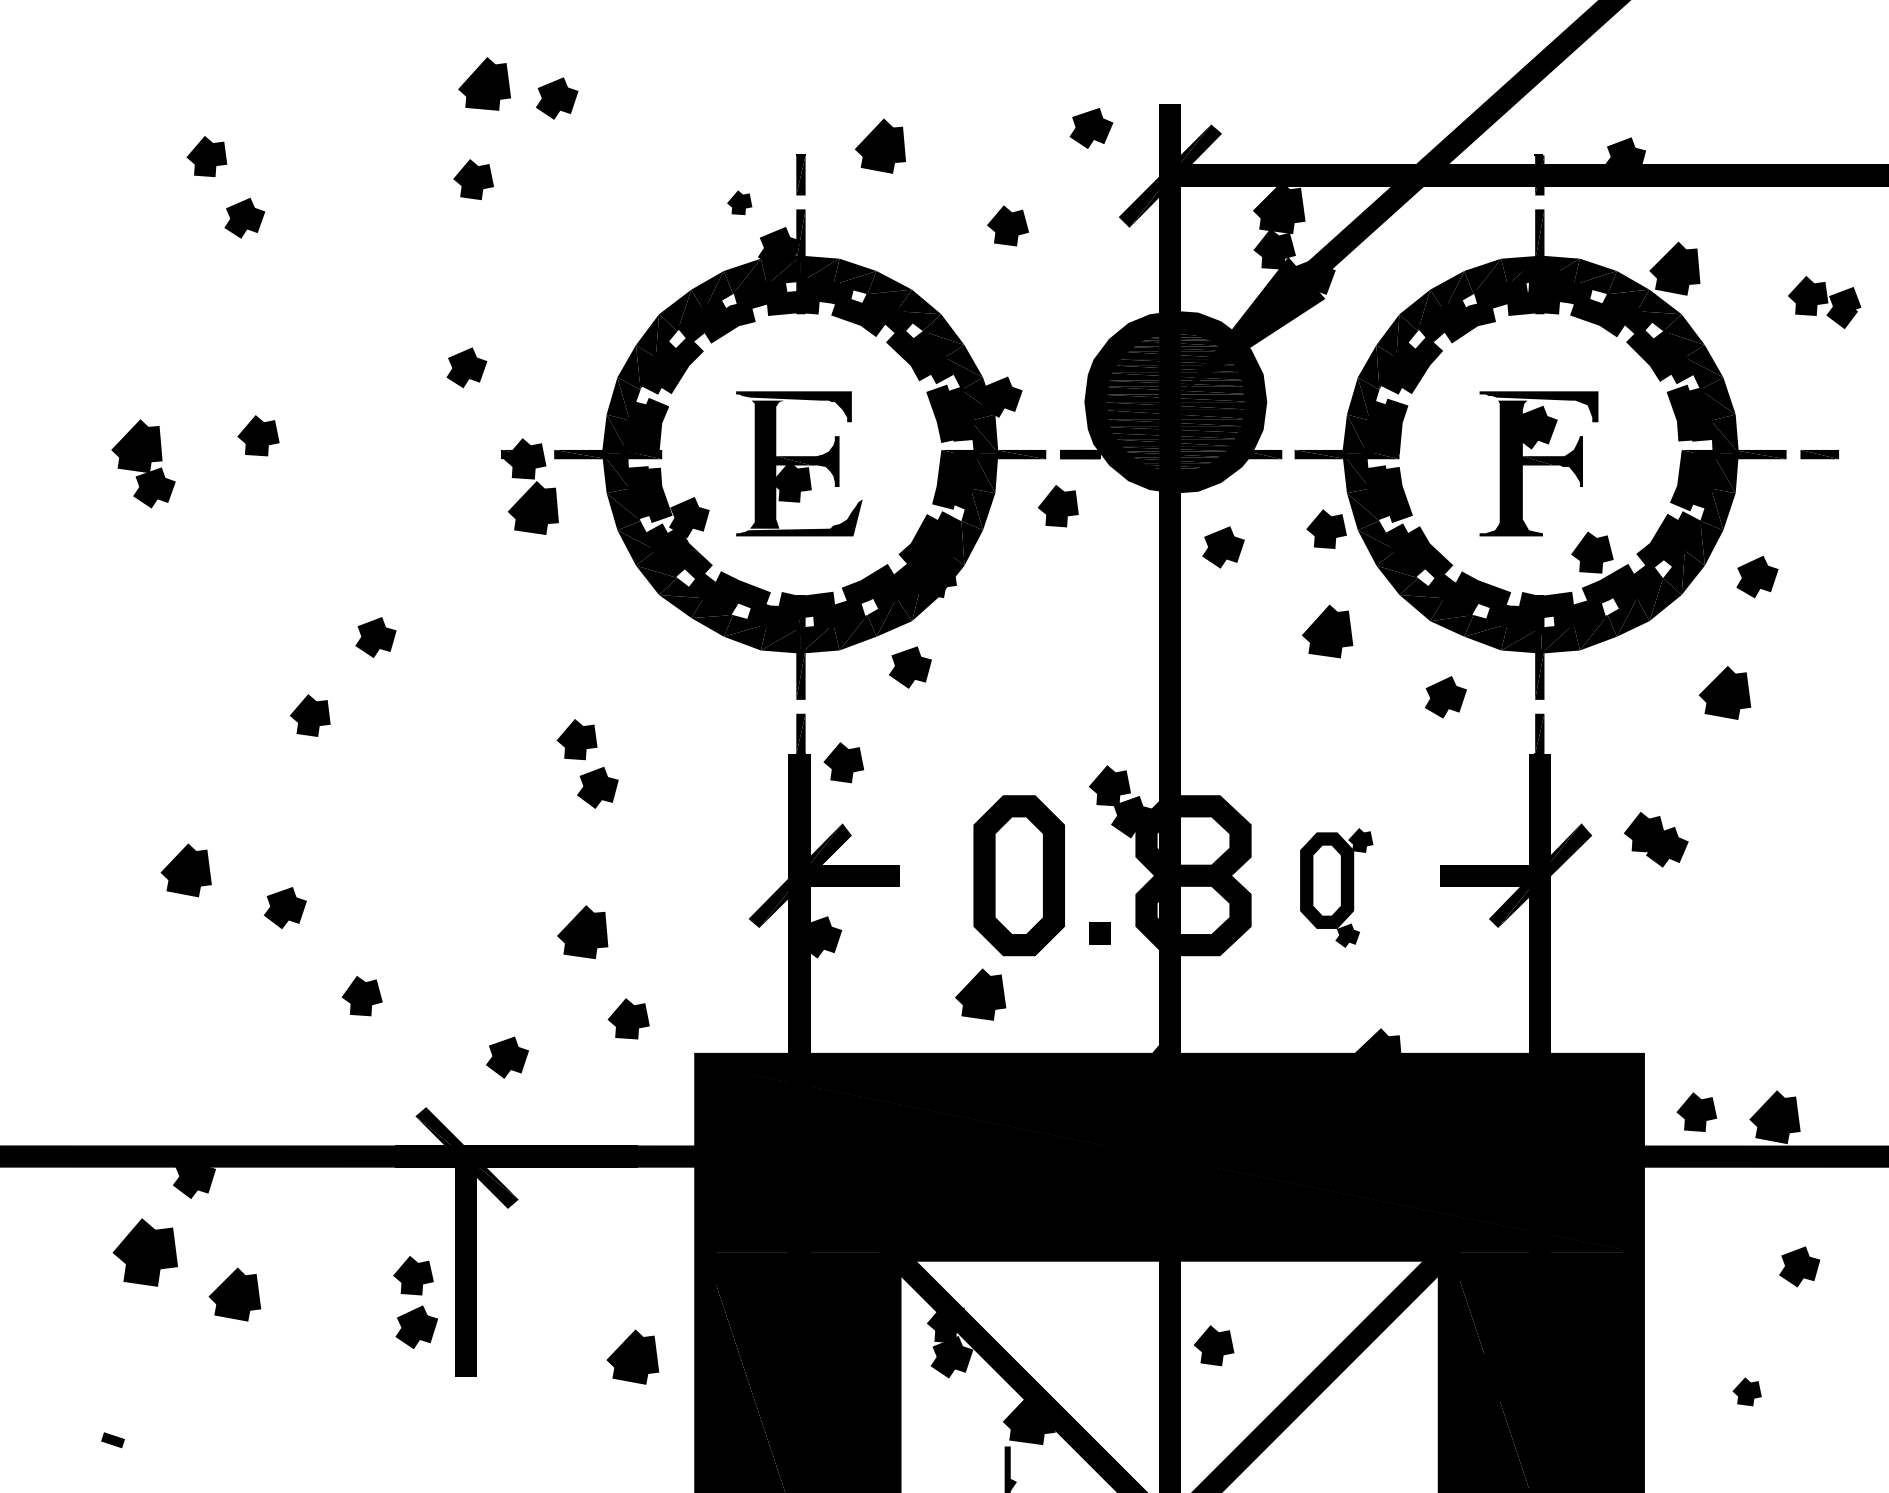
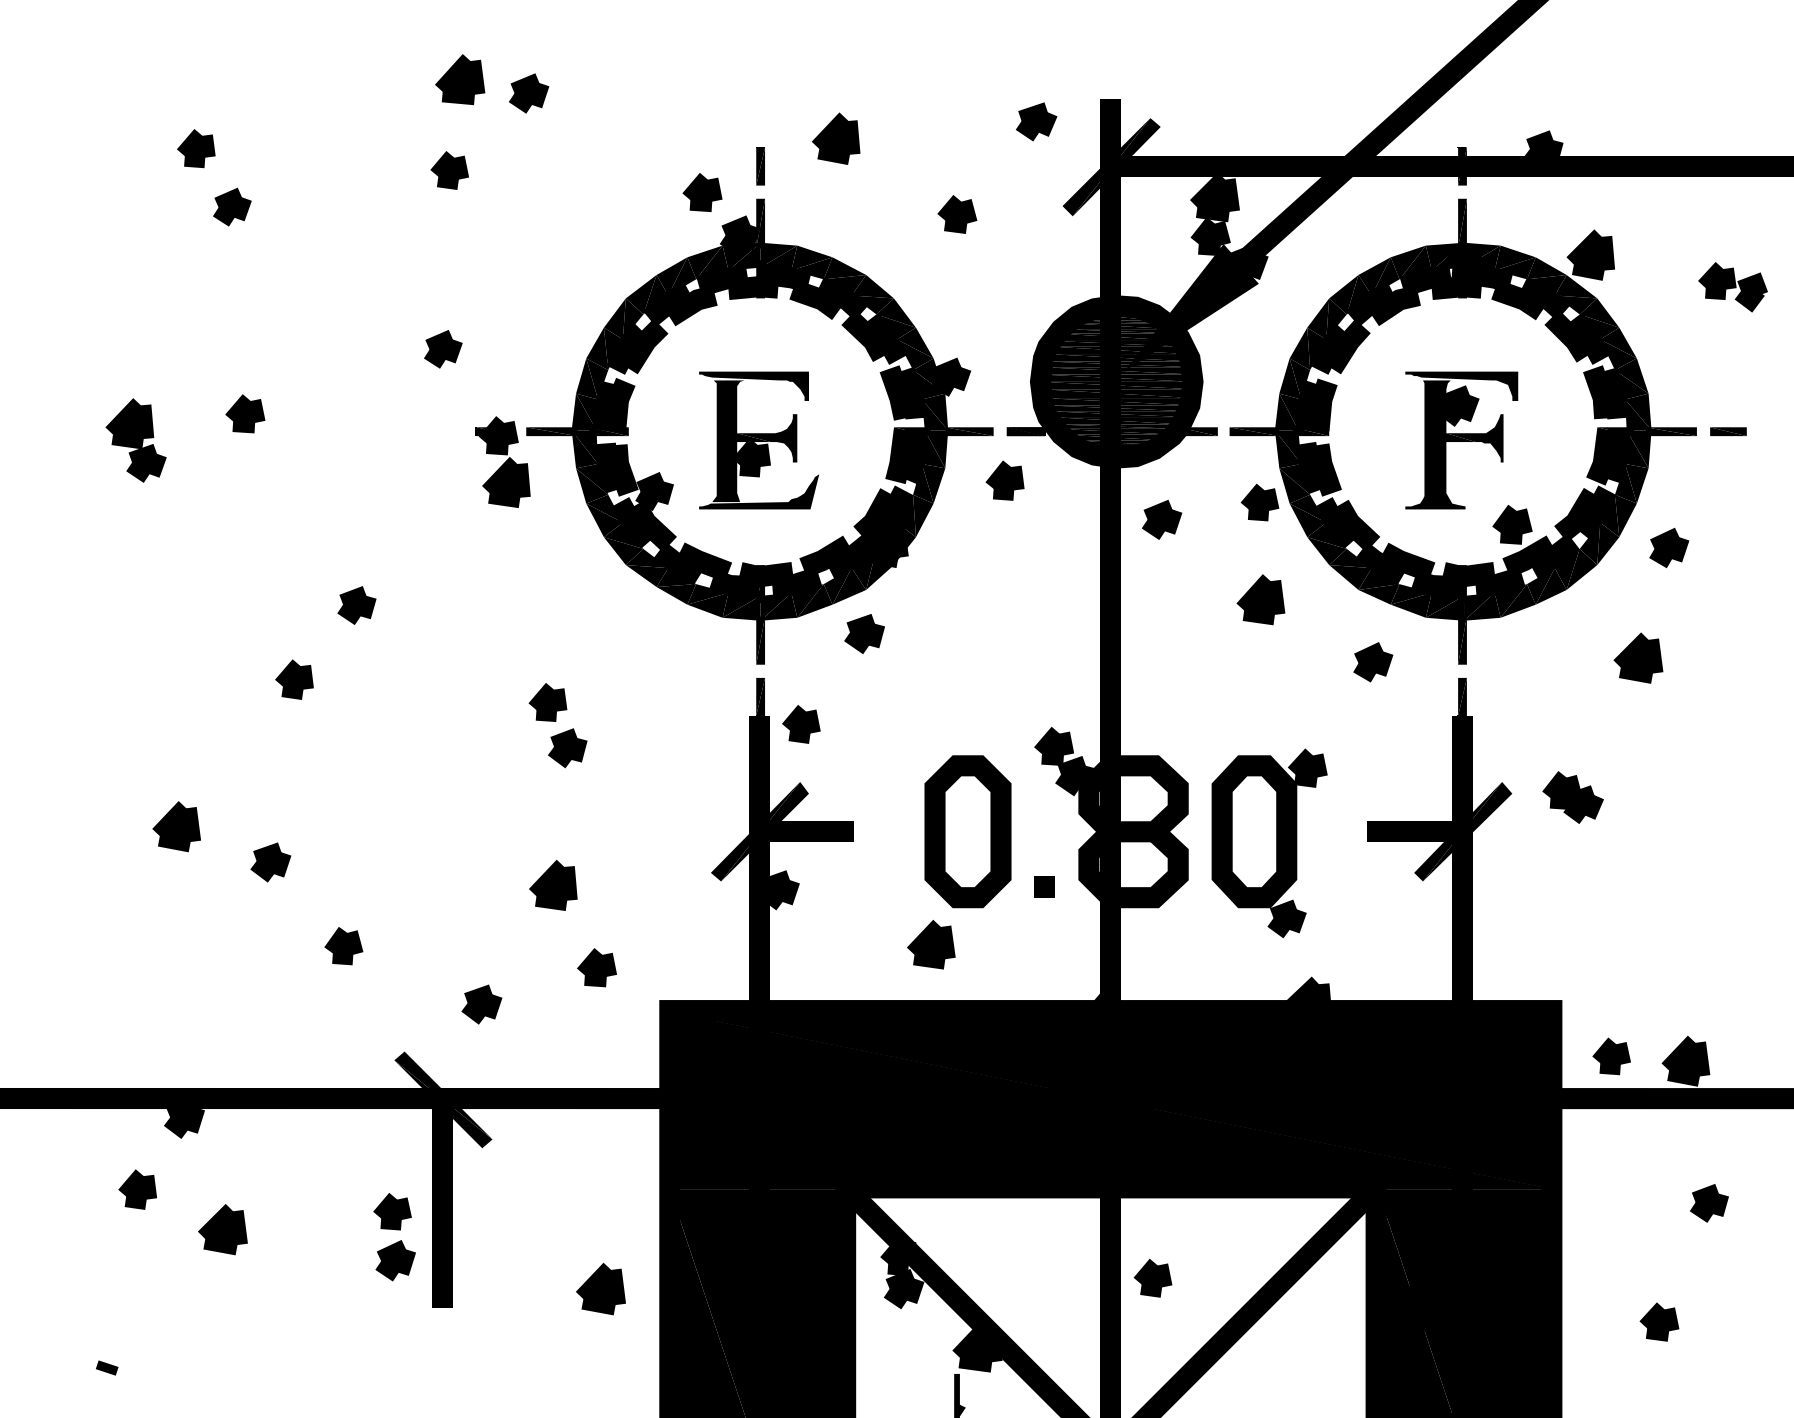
part: (739, 202) -> (702, 192), size x1.67
part: (1336, 888) -> (1269, 843), size x1.67
part: (144, 1252) -> (137, 1189), size x0.62
part: (1747, 1391) -> (1659, 1321), size x1.43

